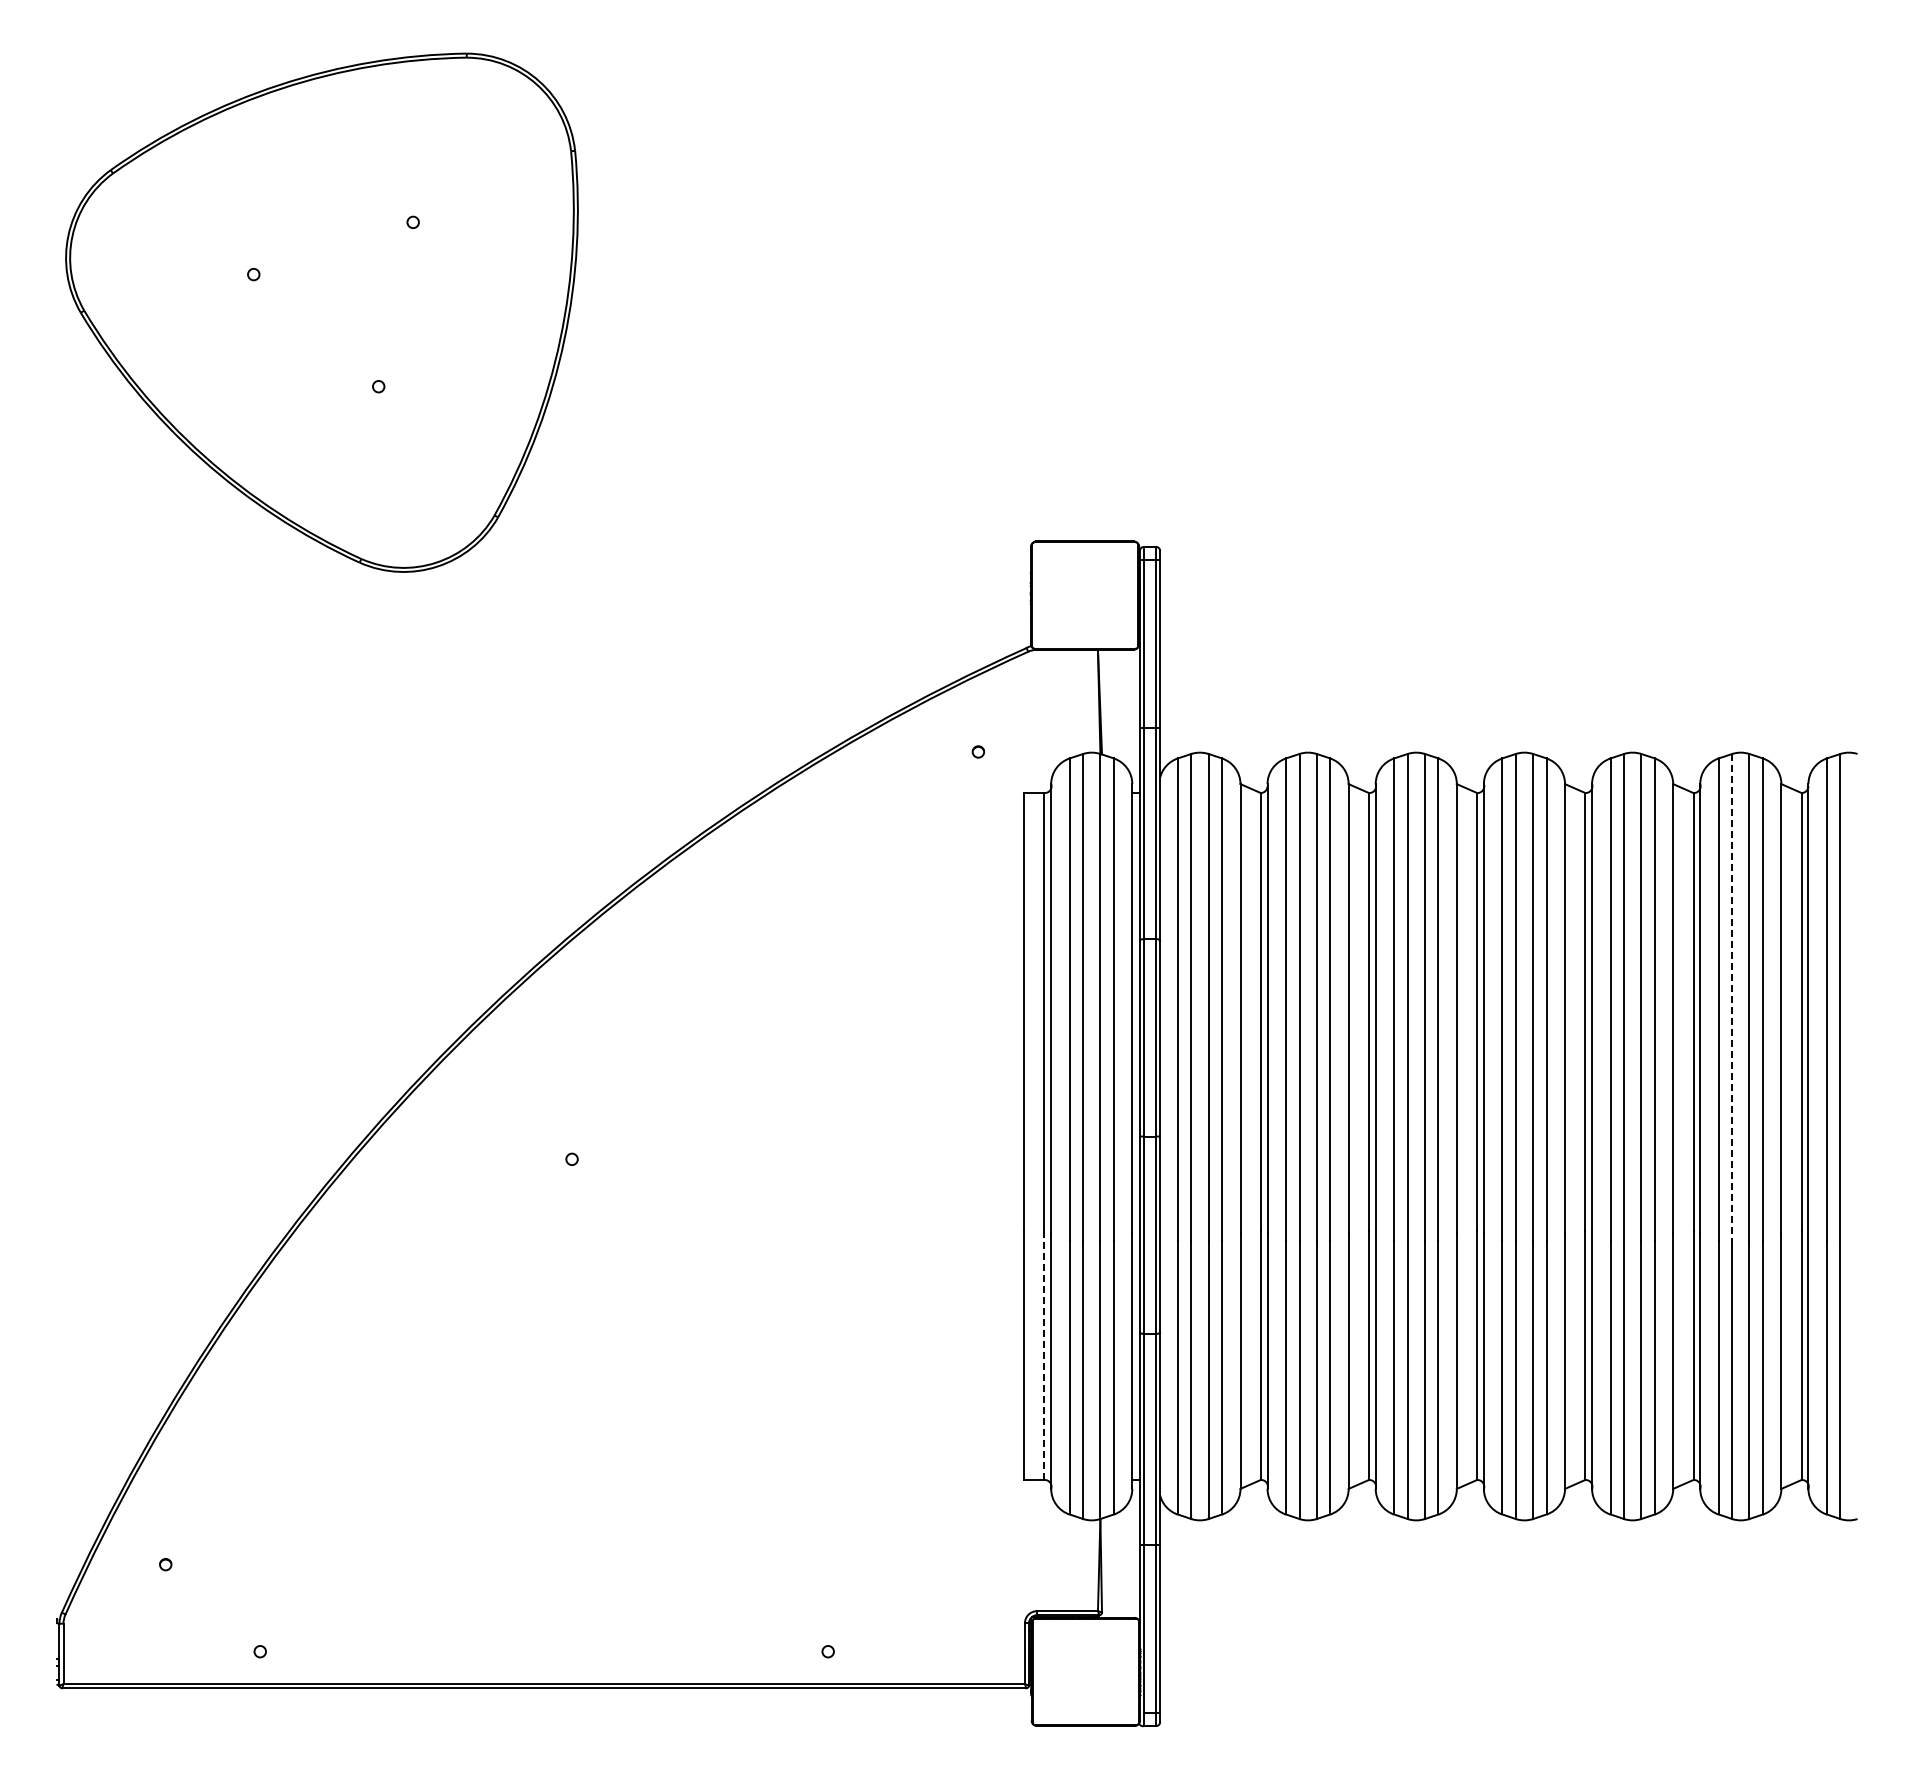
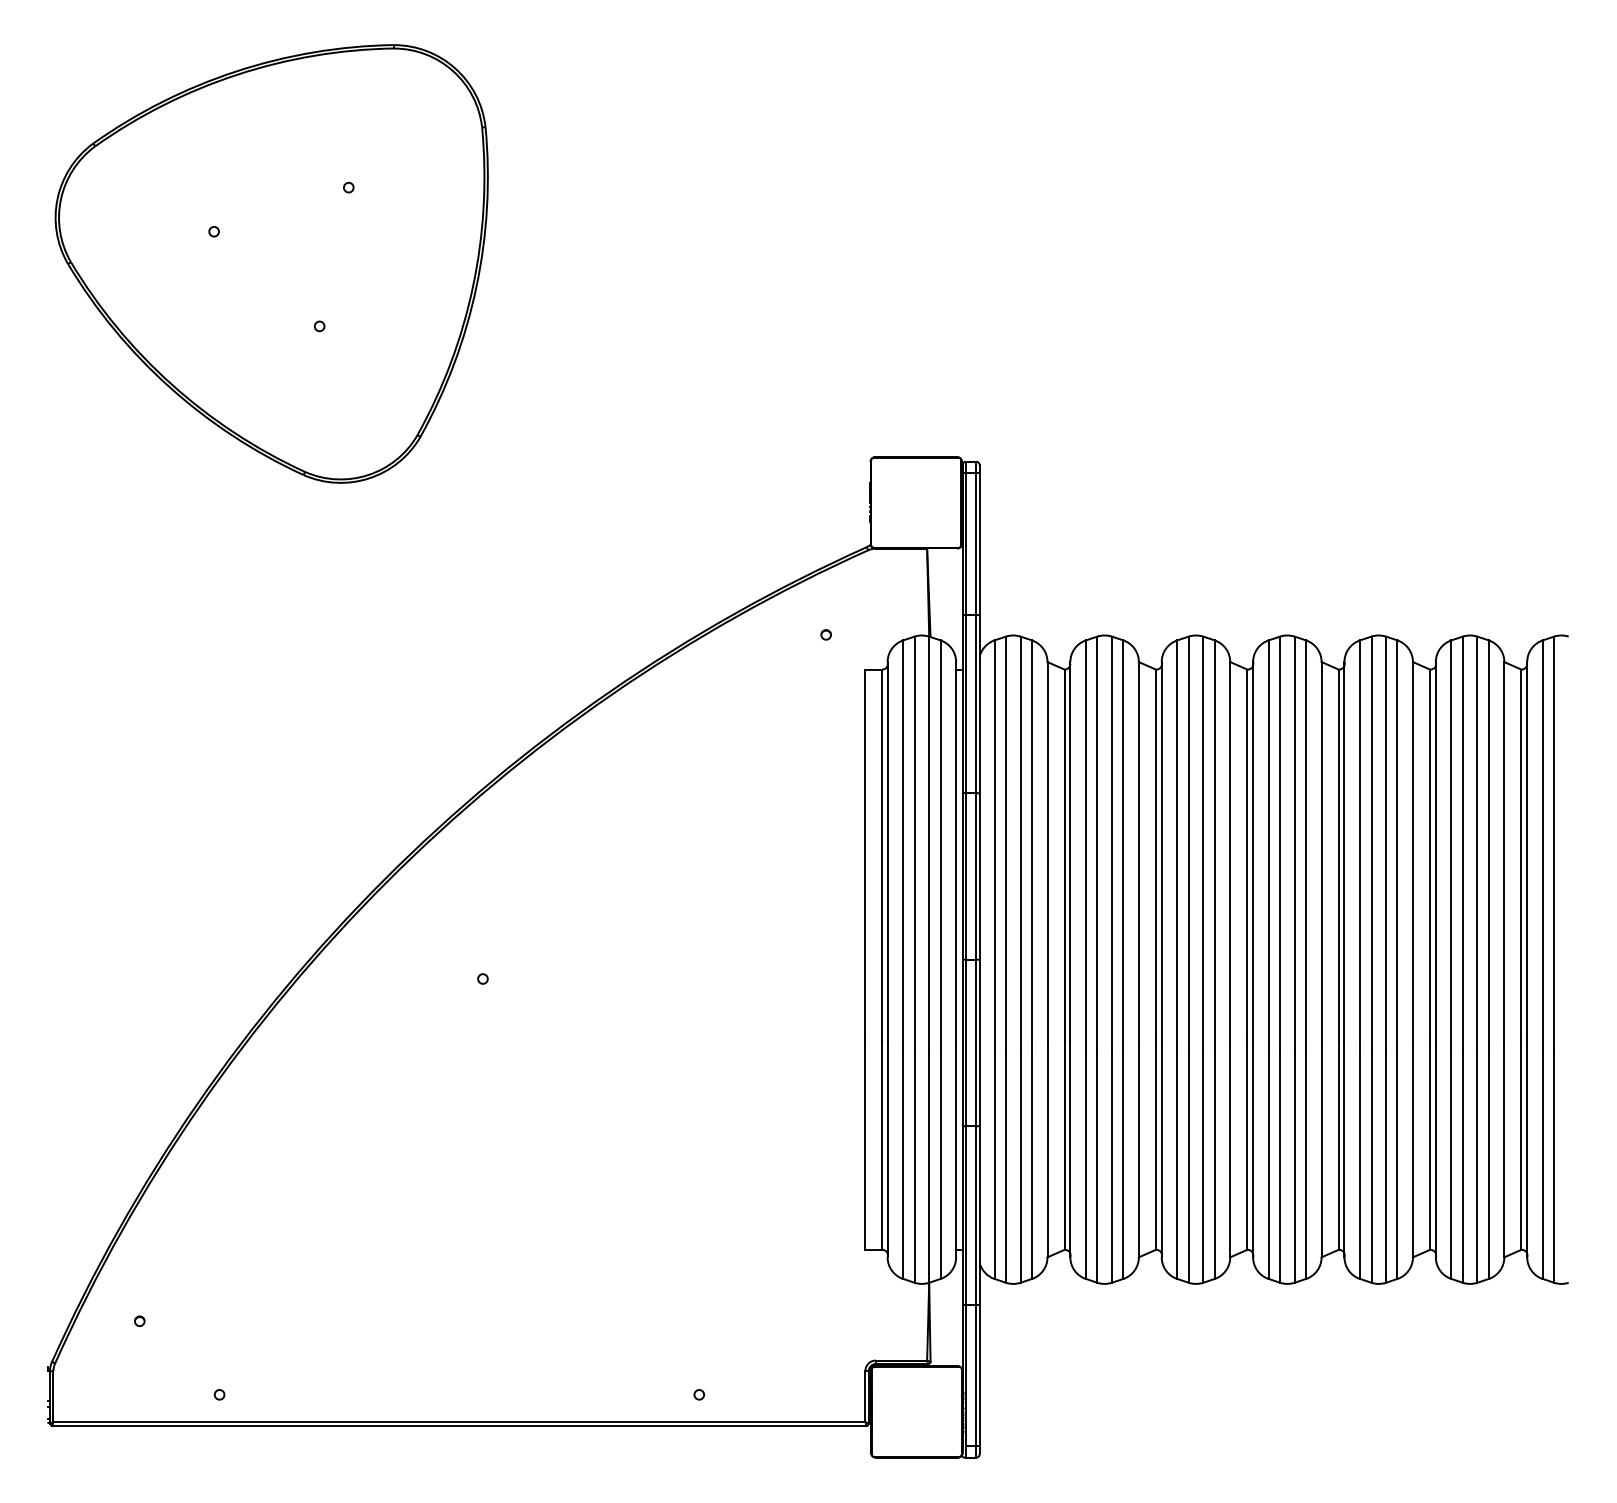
line: (1732, 998) -> (1463, 843), dashed -> solid
line: (1044, 1356) -> (881, 1145), dashed -> solid

